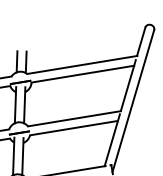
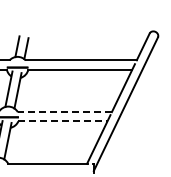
line: (74, 119) -> (64, 112), solid -> dashed
line: (73, 128) -> (62, 121), solid -> dashed

